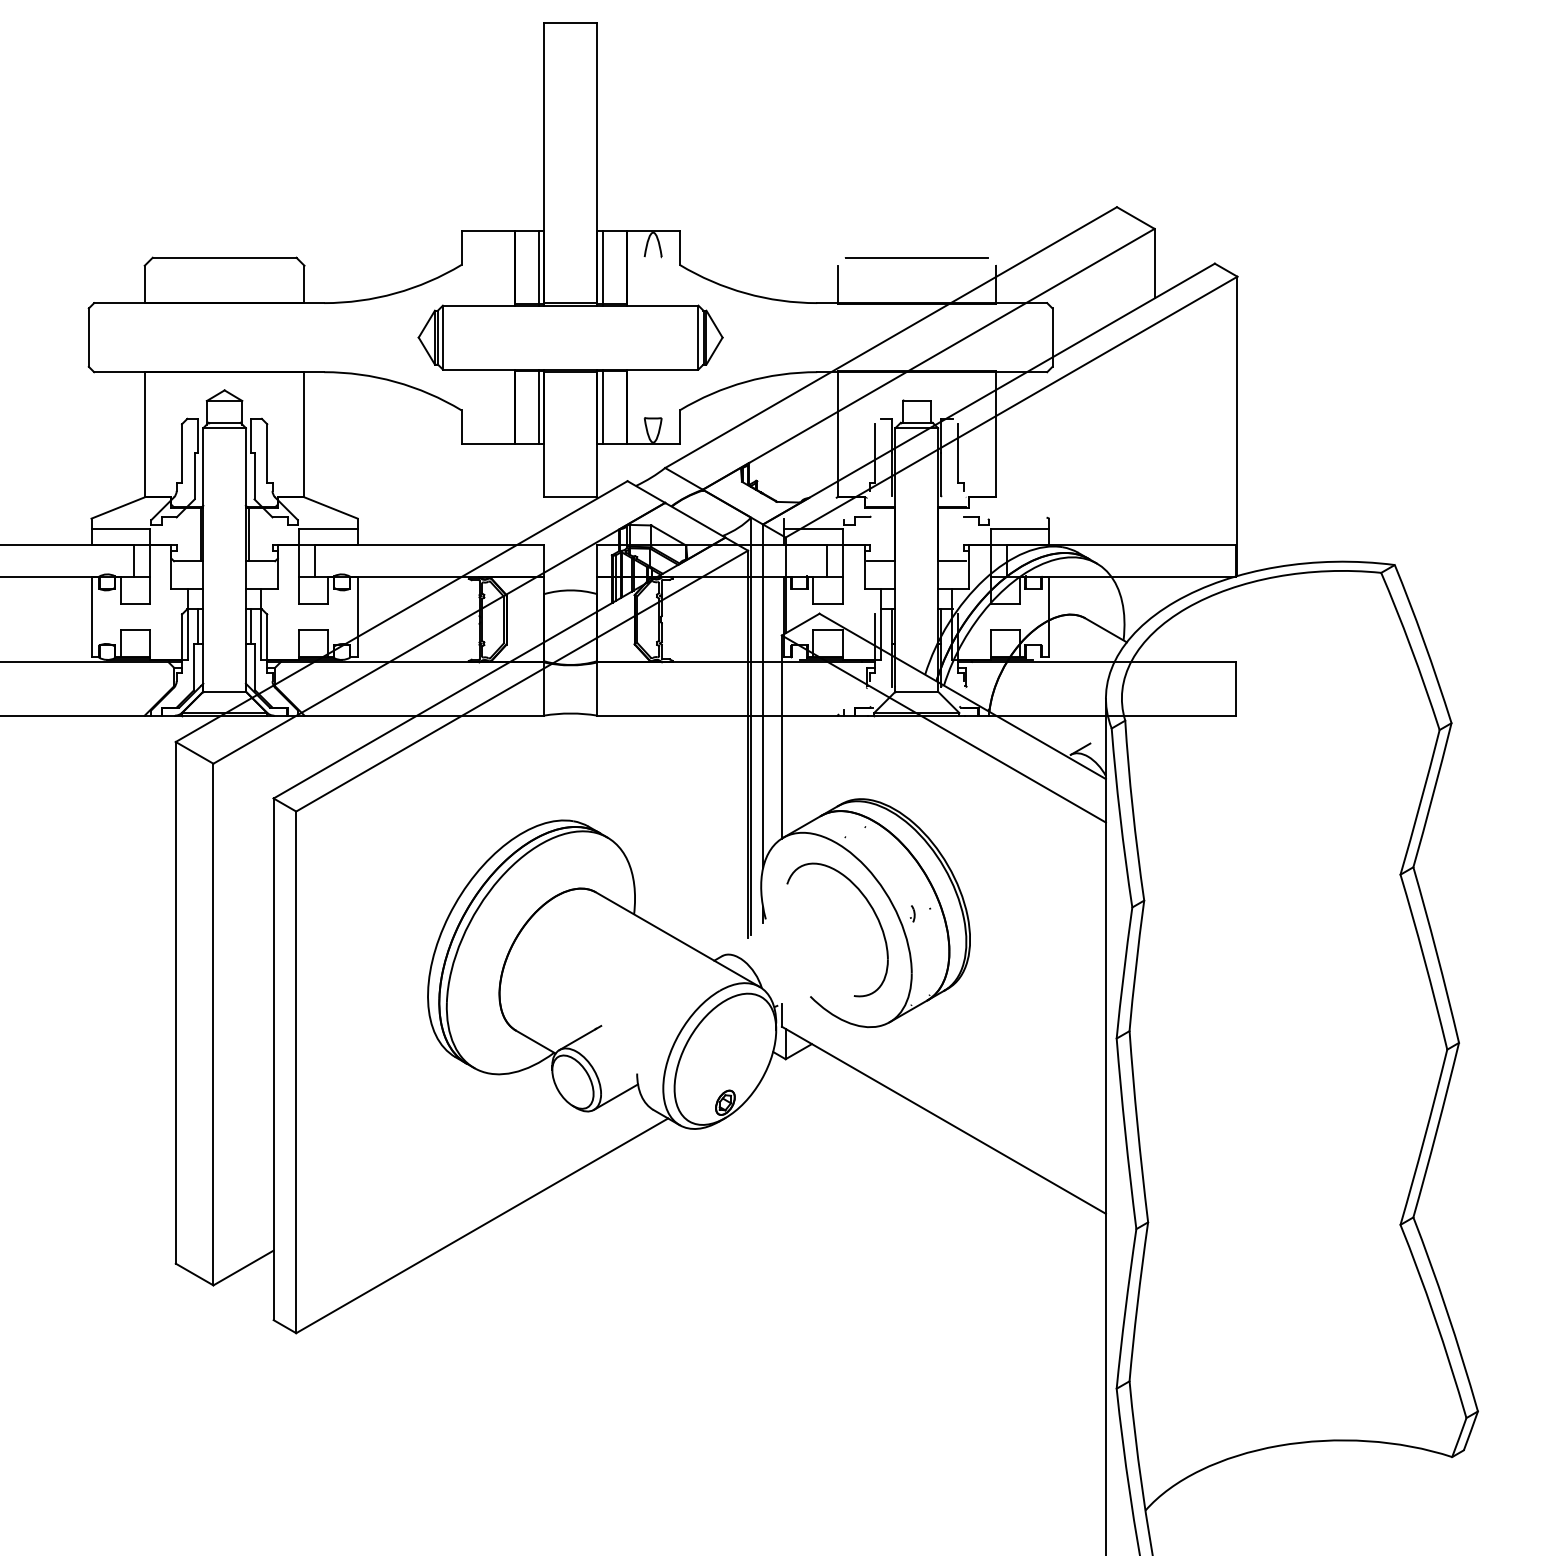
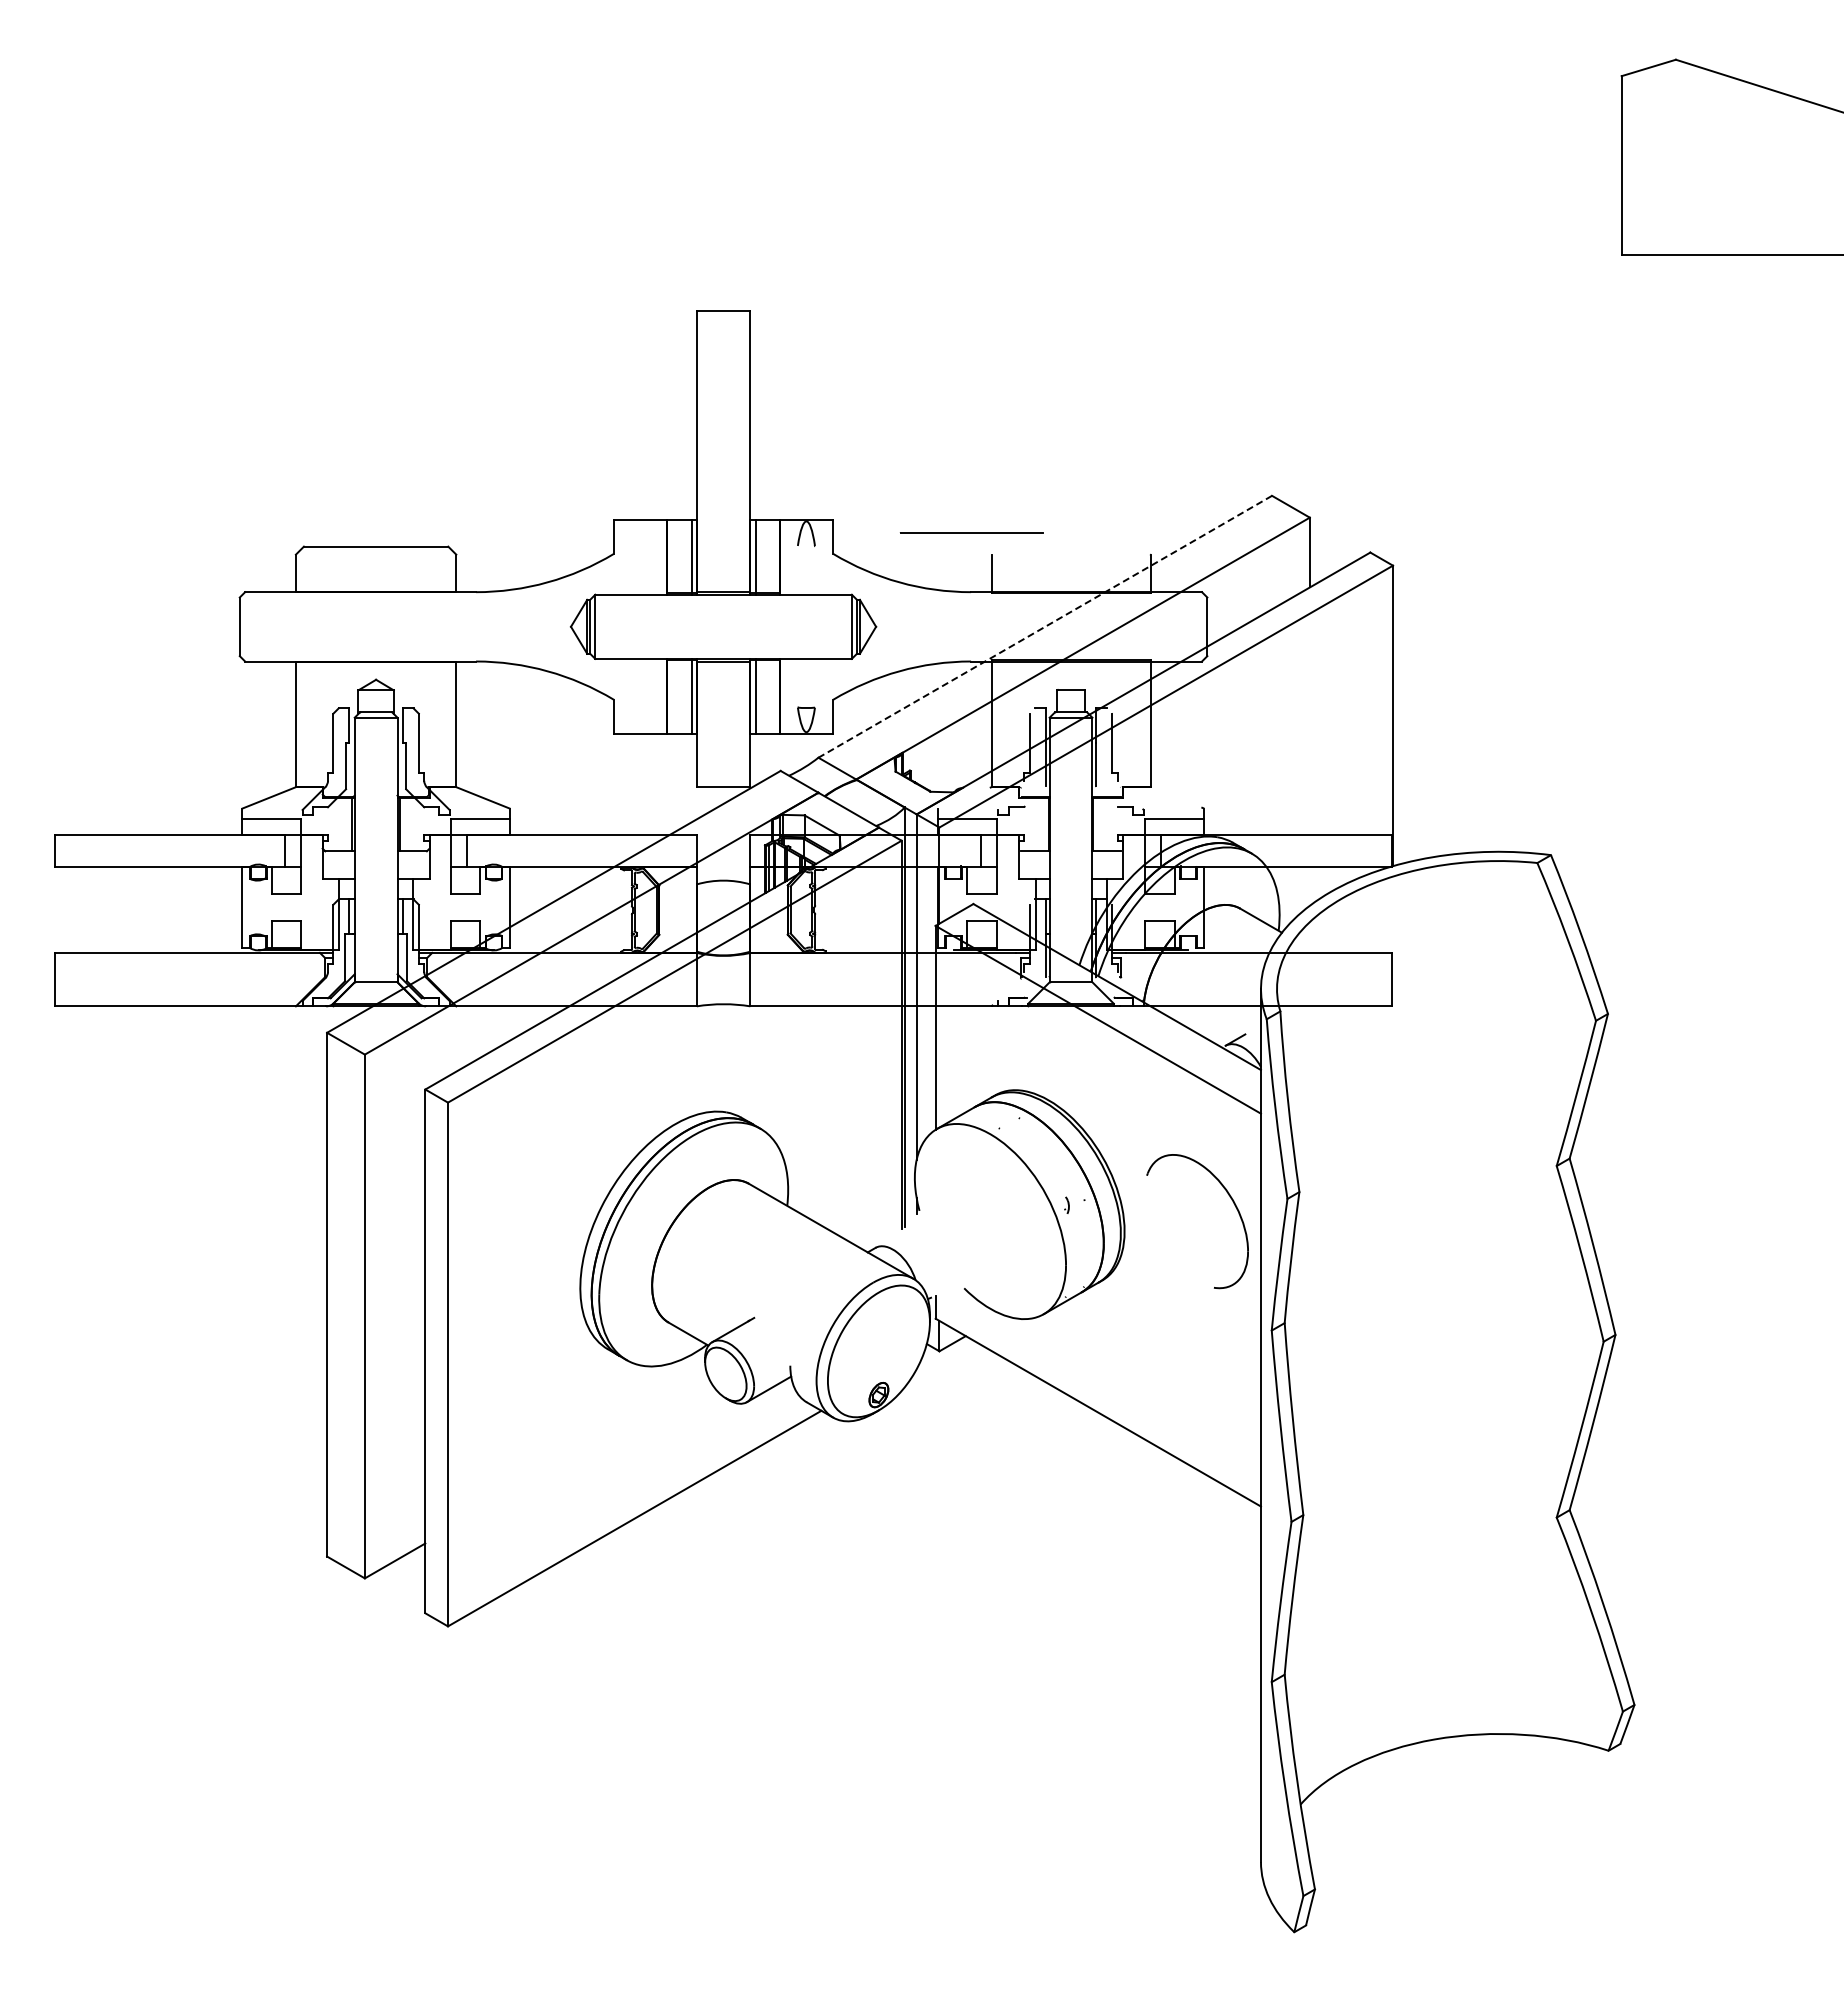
line: (916, 257) -> (971, 532), moved
line: (891, 337) -> (1045, 626), solid -> dashed
part: (871, 909) -> (1231, 1200), moved

